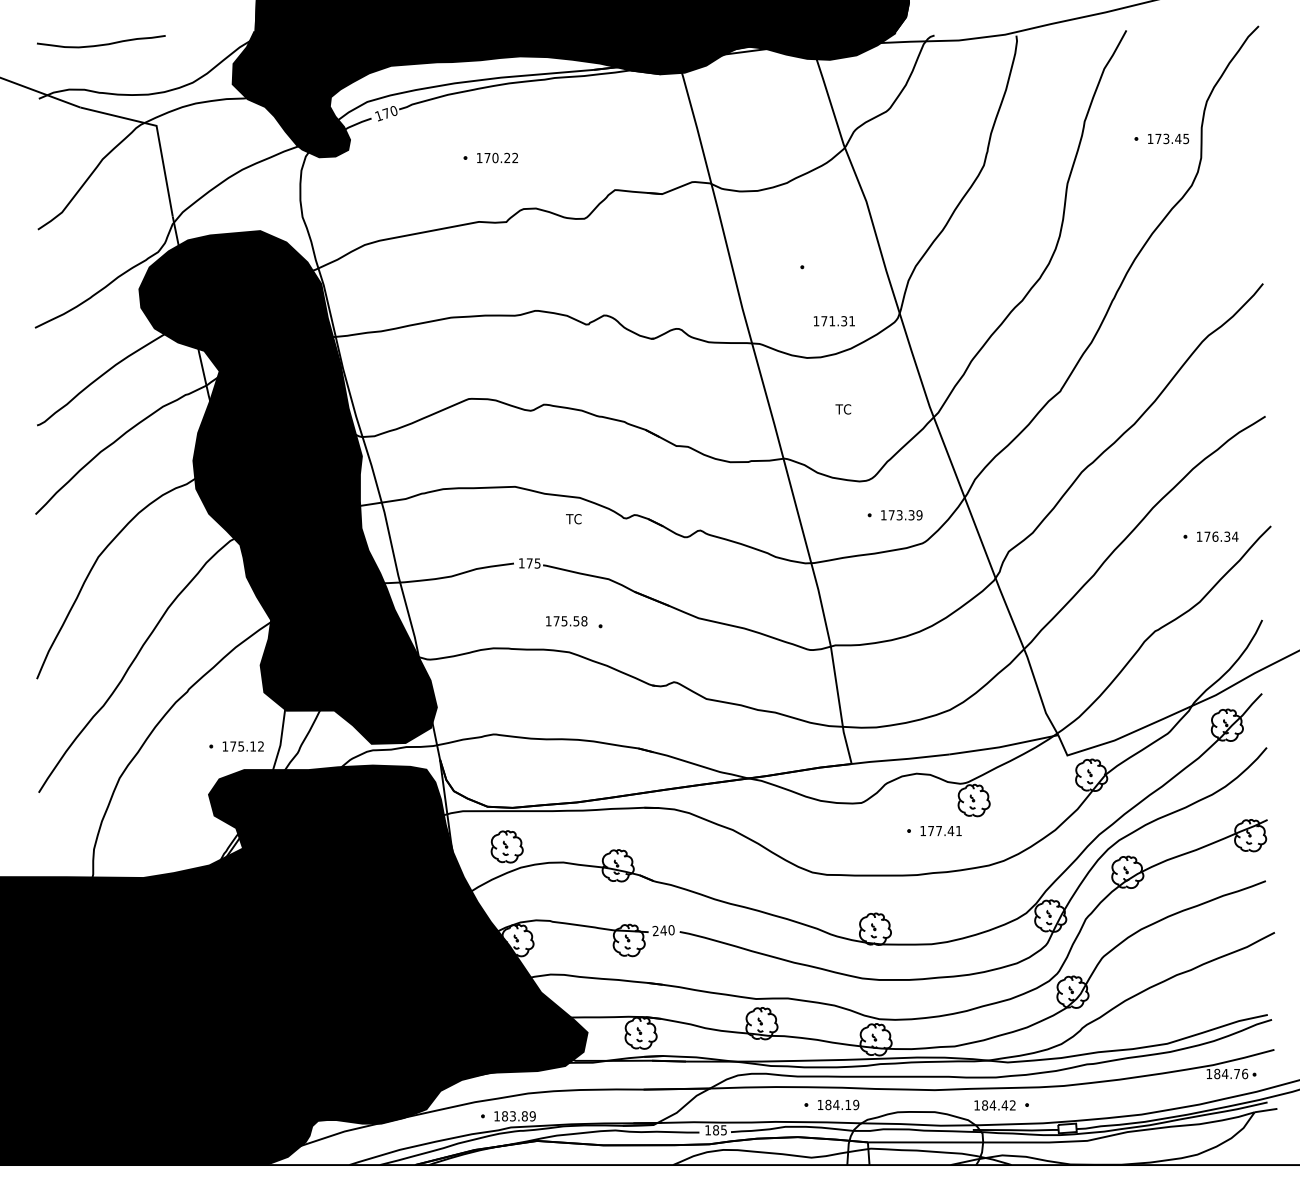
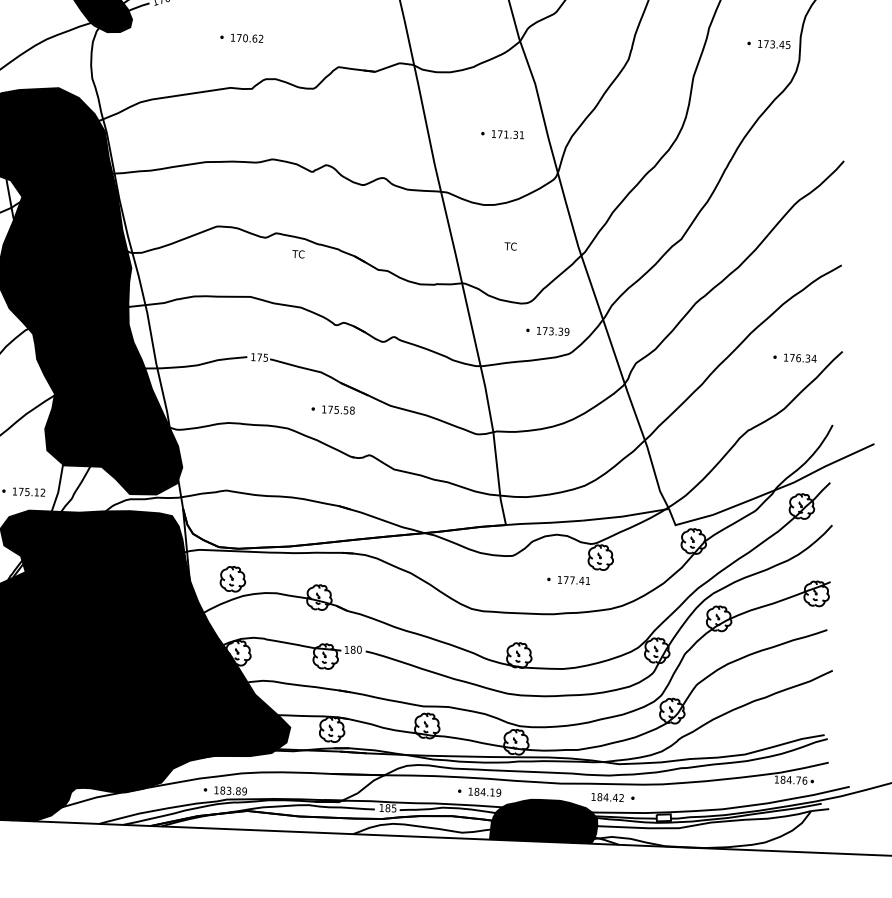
text: (507, 157) -> (254, 38), 170.22 -> 170.62
text: (833, 321) -> (507, 134), moved
text: (573, 519) -> (298, 254), moved
text: (566, 621) -> (338, 410), moved
text: (659, 930) -> (349, 649), 240 -> 180
fill: (915, 1138) -> (544, 820), added

